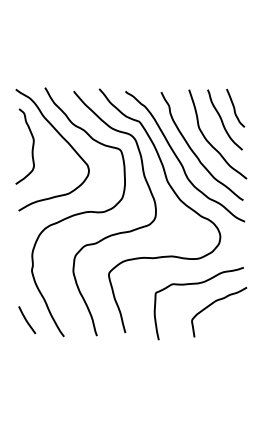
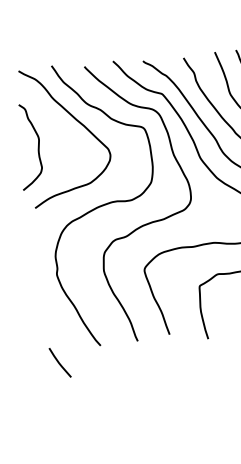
curve: (31, 149) -> (37, 149), moved
line: (26, 319) -> (59, 362), moved

